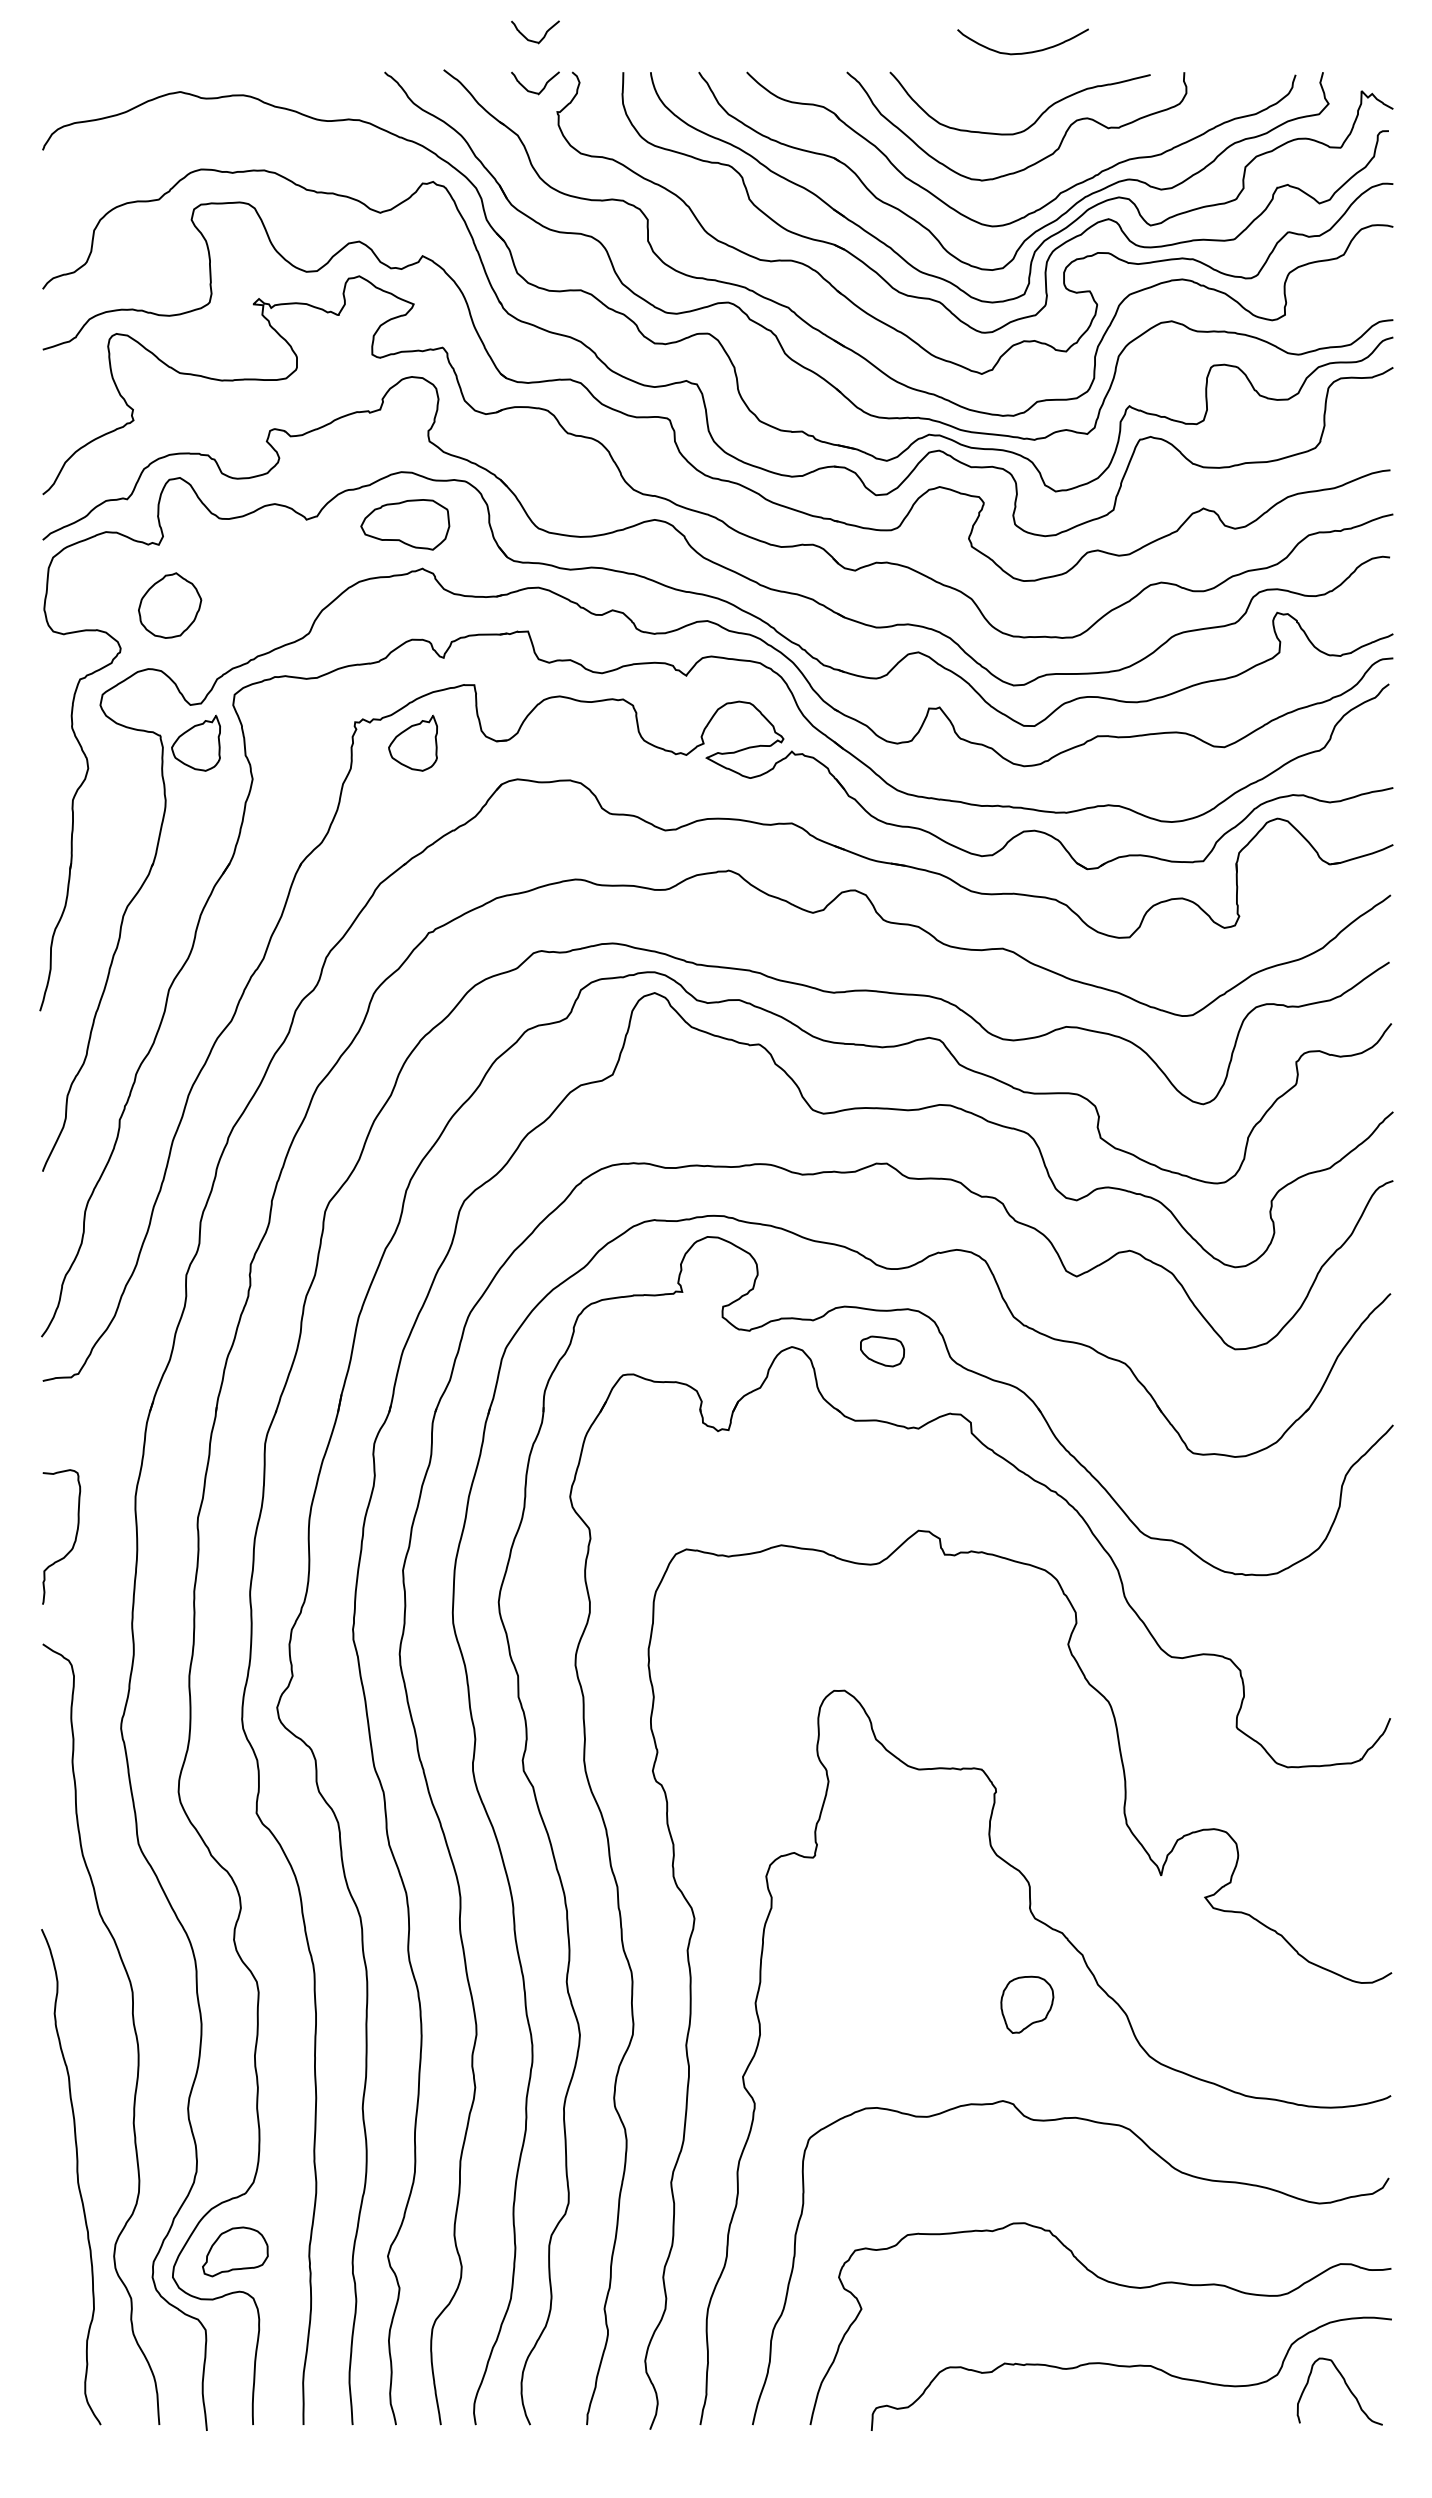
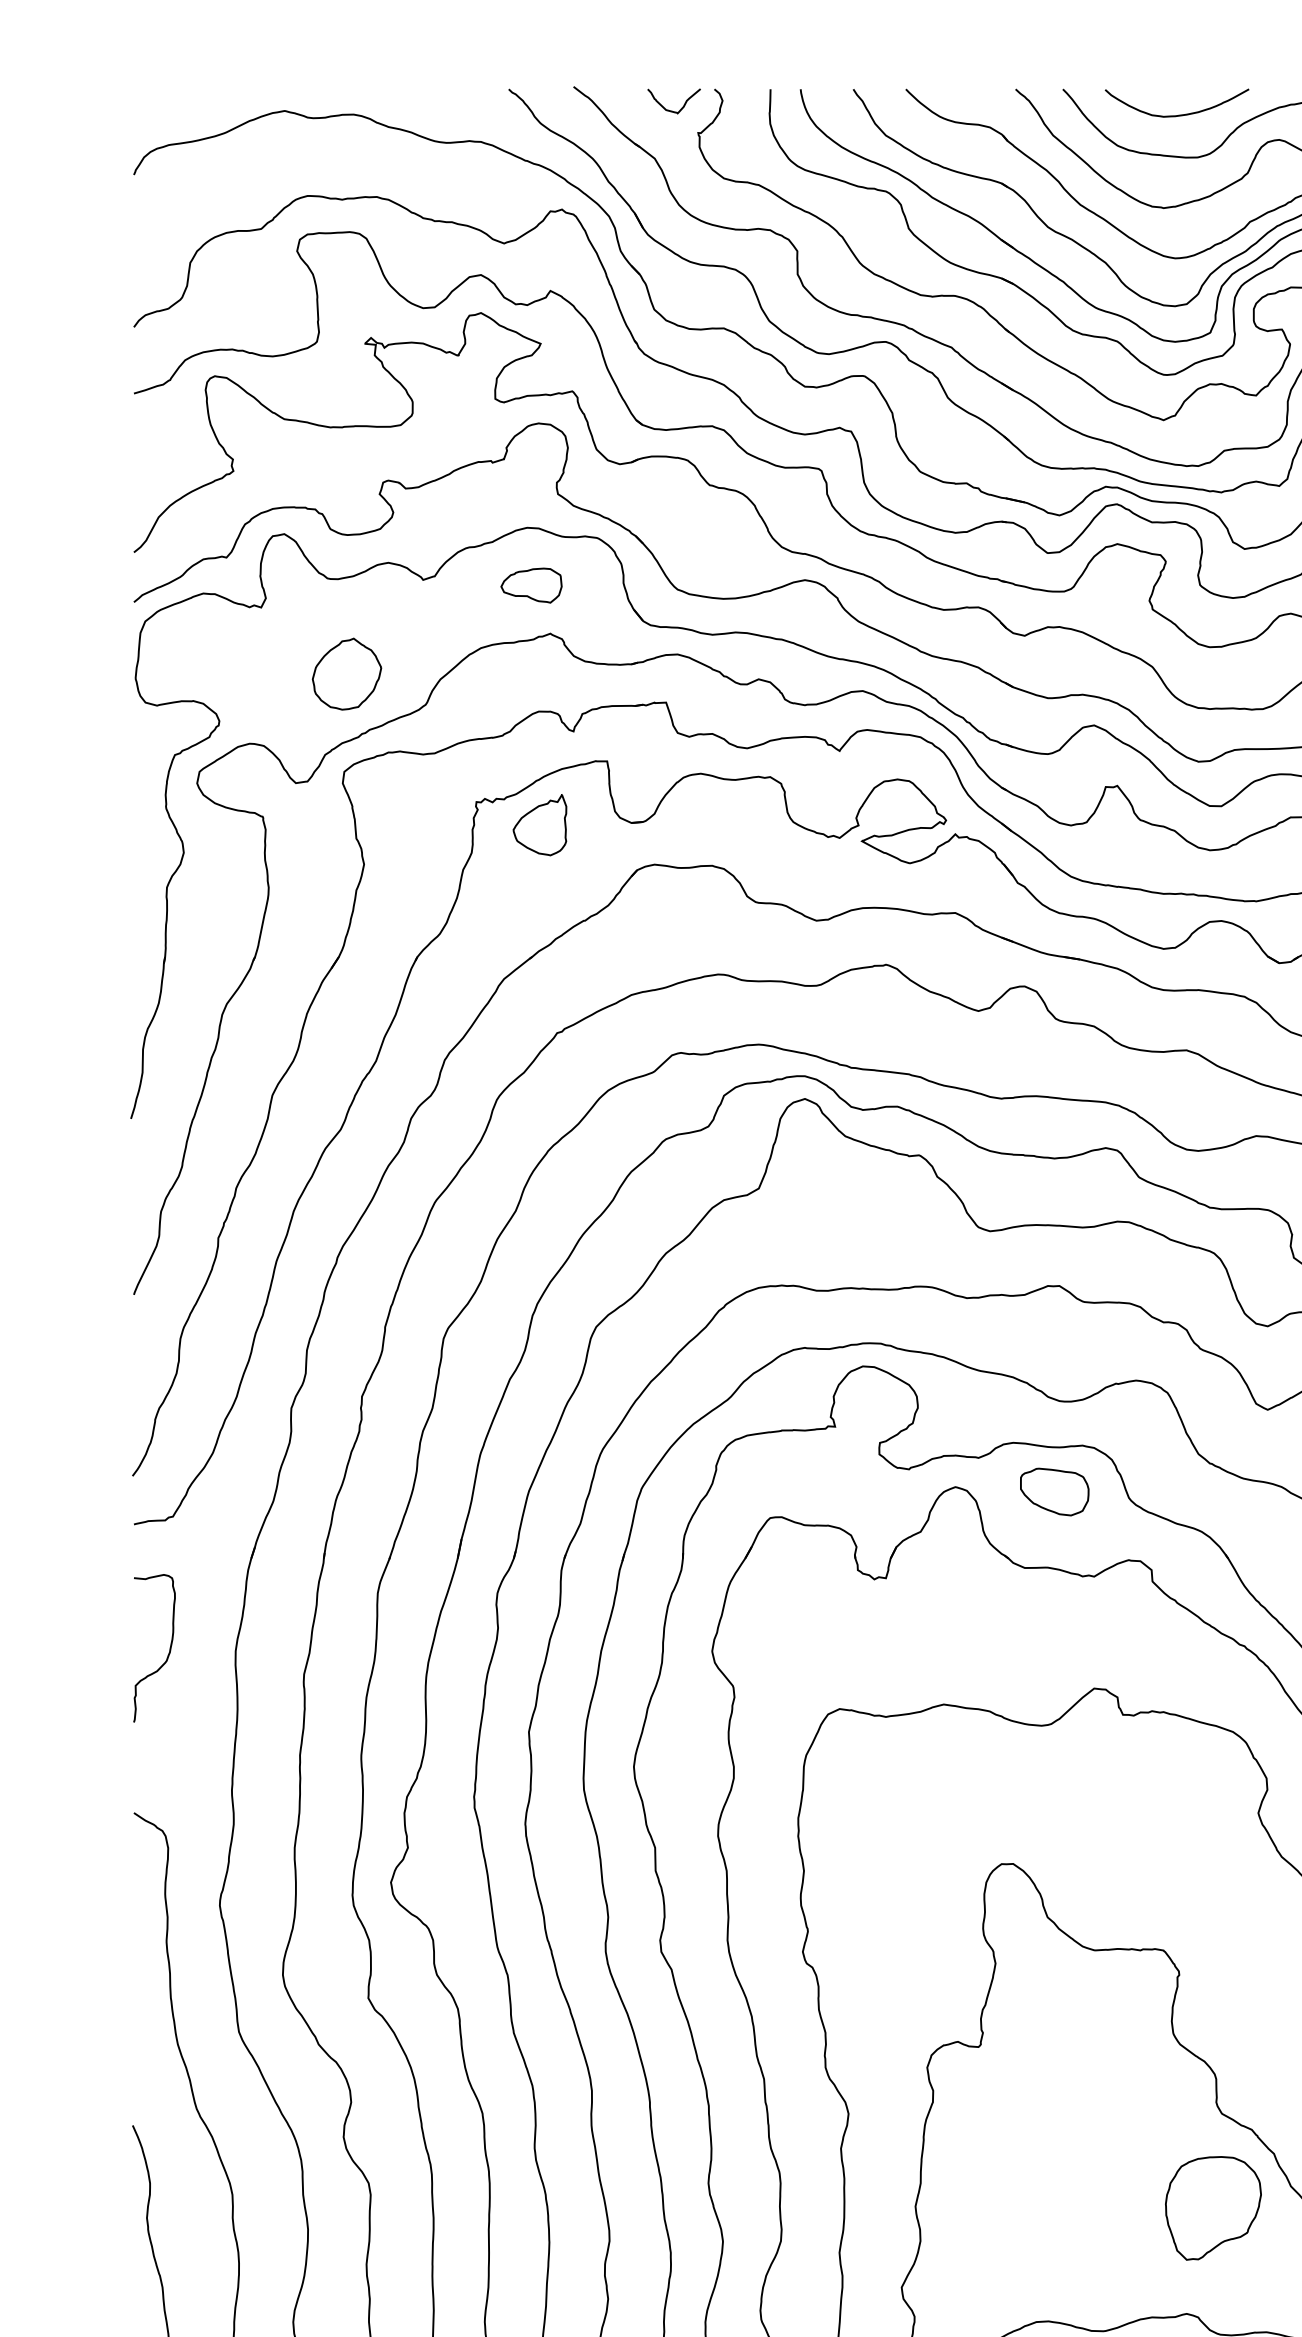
curve: (534, 40) -> (673, 54), removed
curve: (1022, 52) -> (1176, 114), moved
part: (405, 524) -> (531, 585), size x0.62
part: (170, 605) -> (347, 674), moved
part: (195, 742) -> (301, 824), removed
part: (882, 1351) -> (1054, 1492), size x1.43
curve: (74, 1539) -> (168, 1651), moved
part: (1027, 2004) -> (1213, 2208), size x1.67

